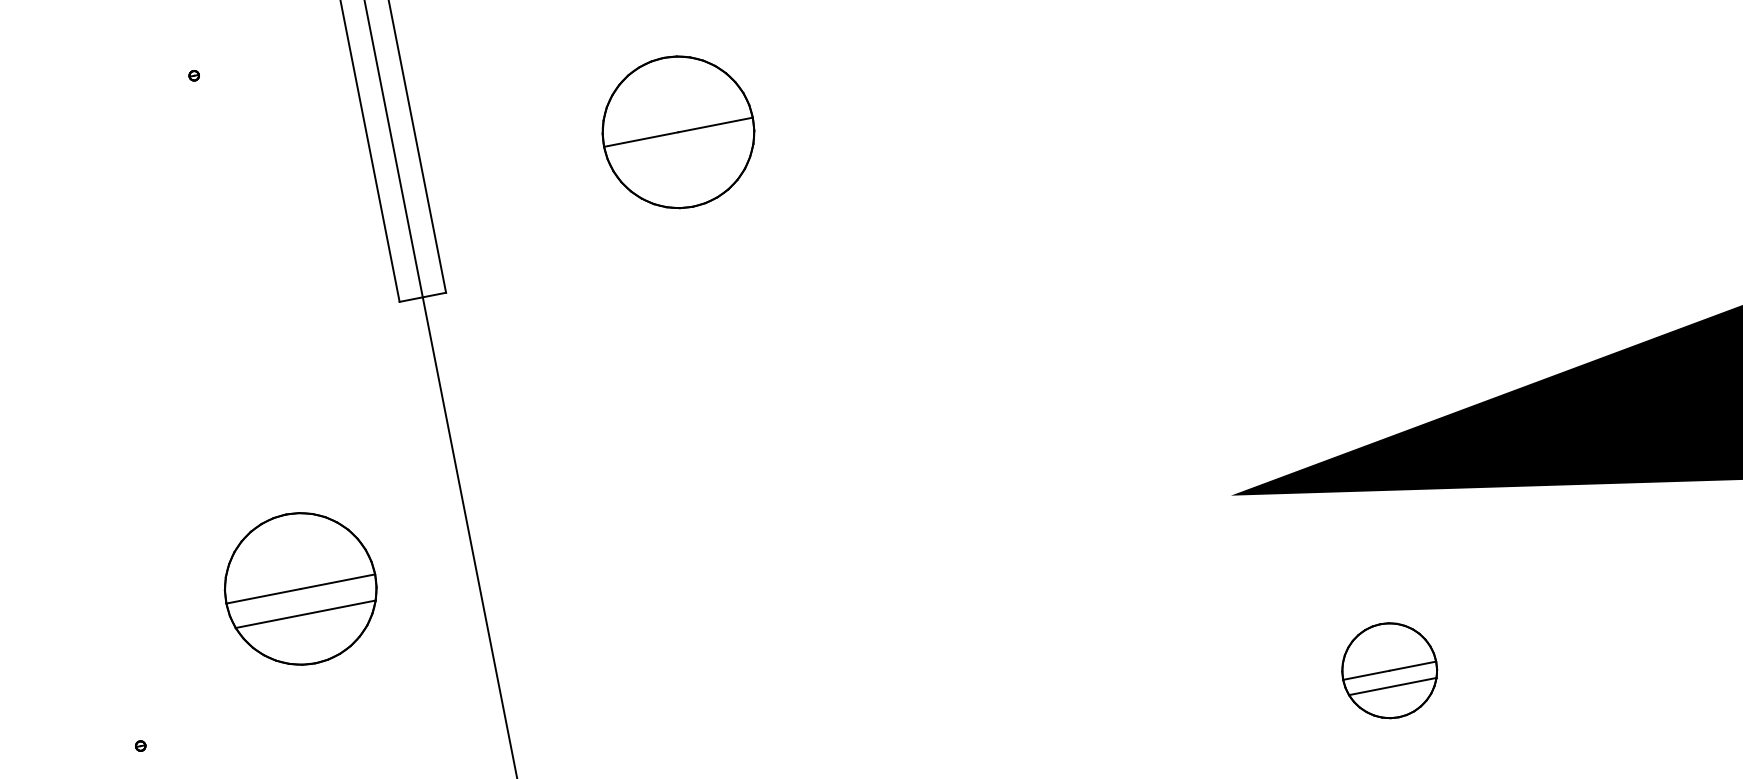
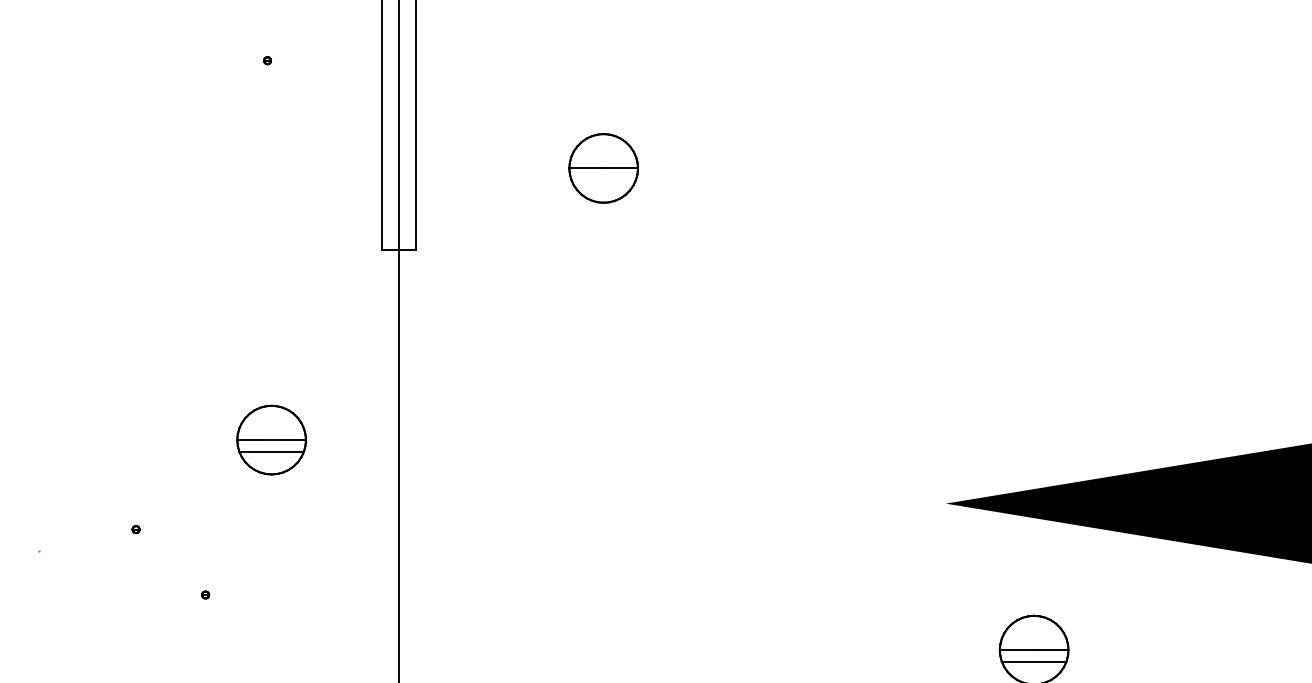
part: (678, 132) -> (603, 168), size x0.62
part: (300, 588) -> (271, 439), size x0.62

